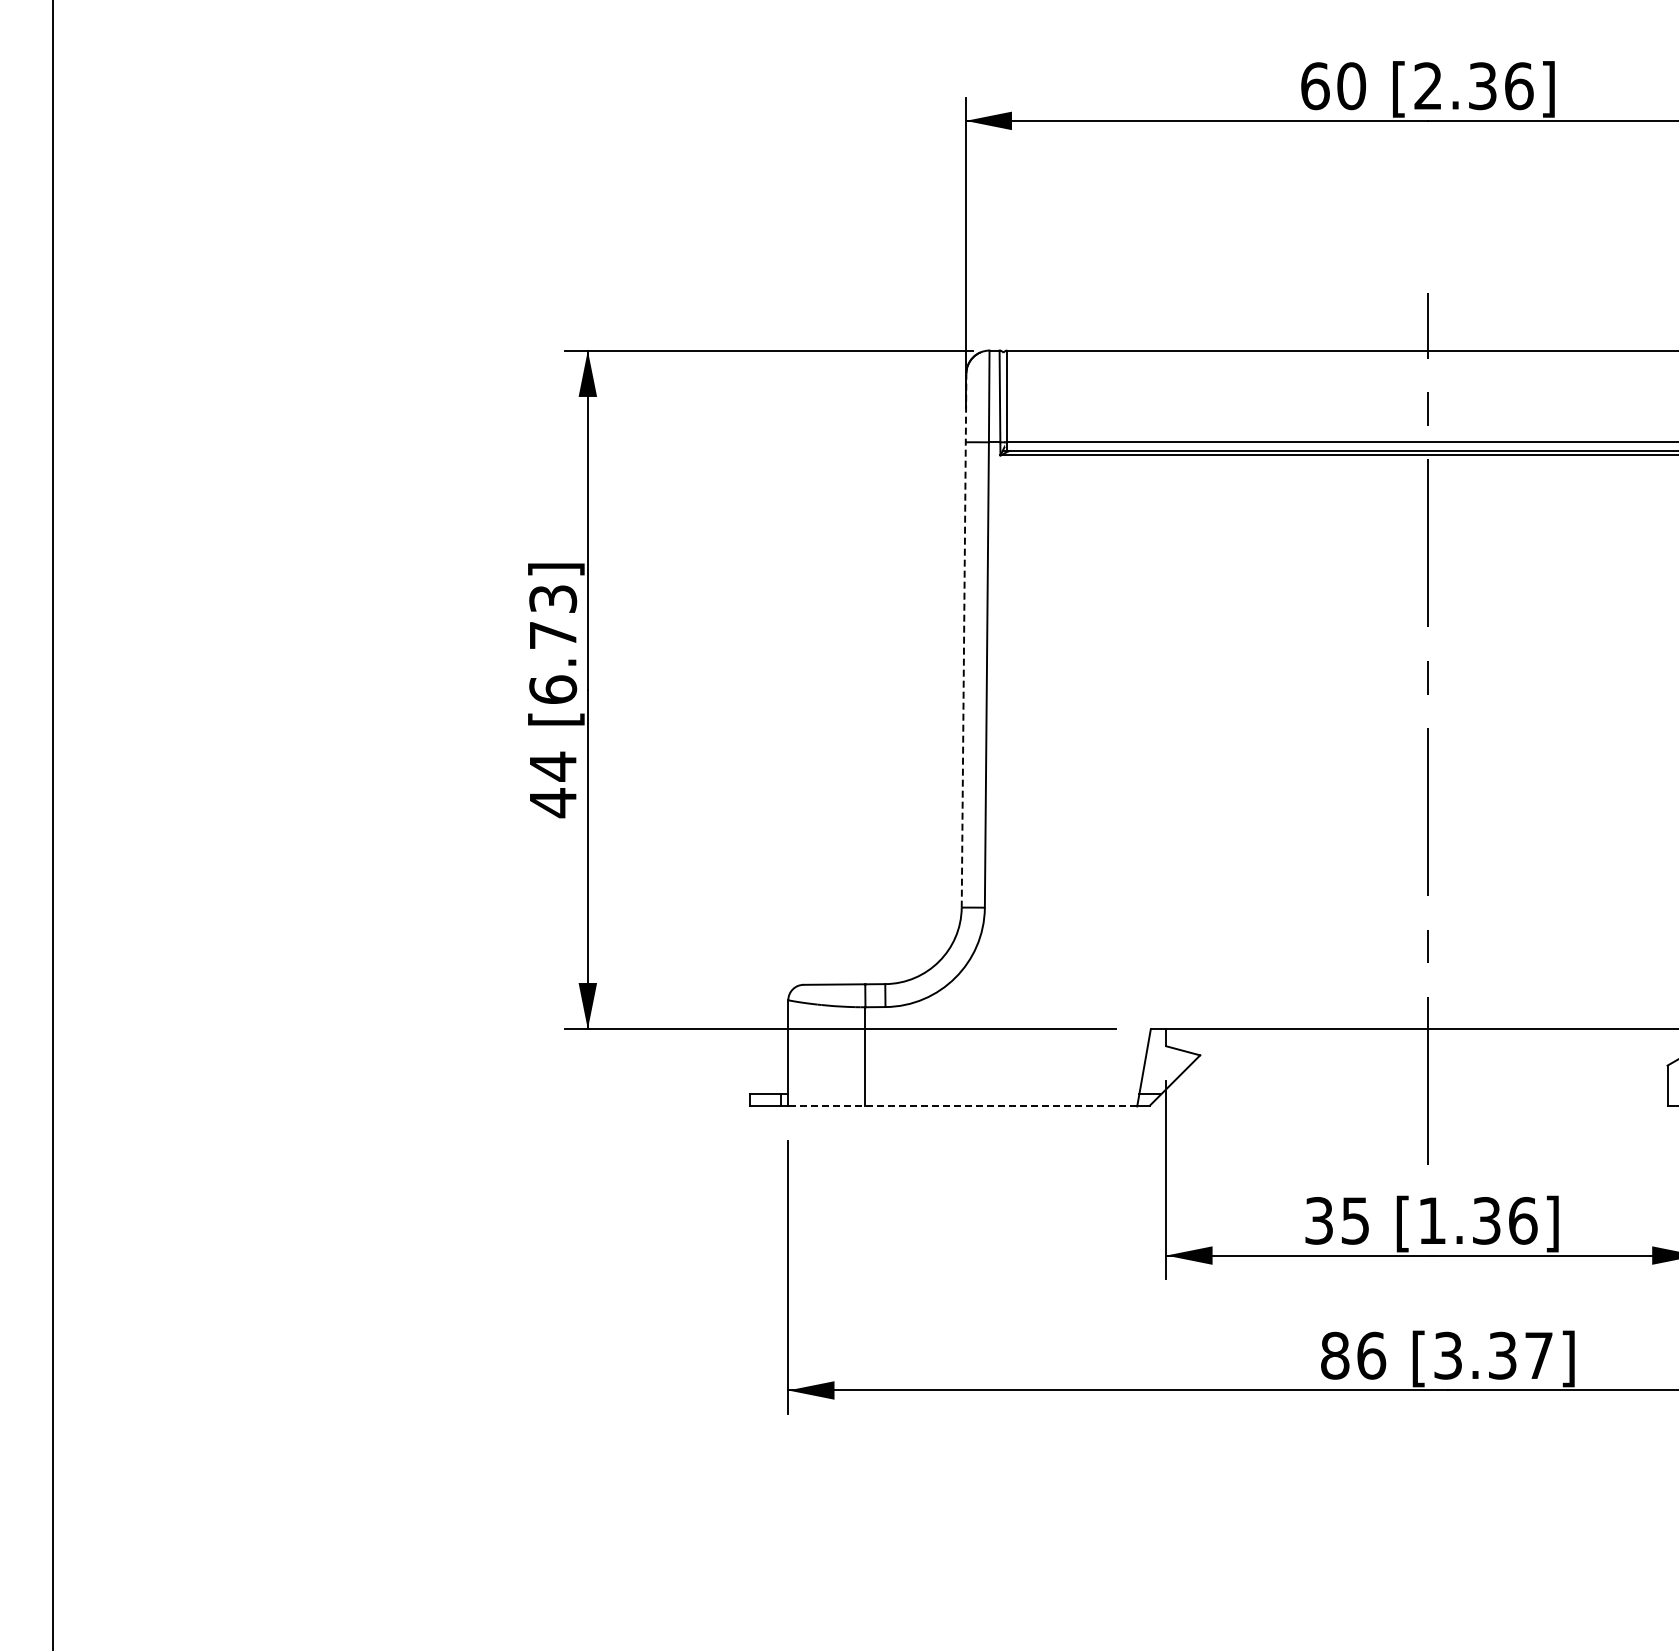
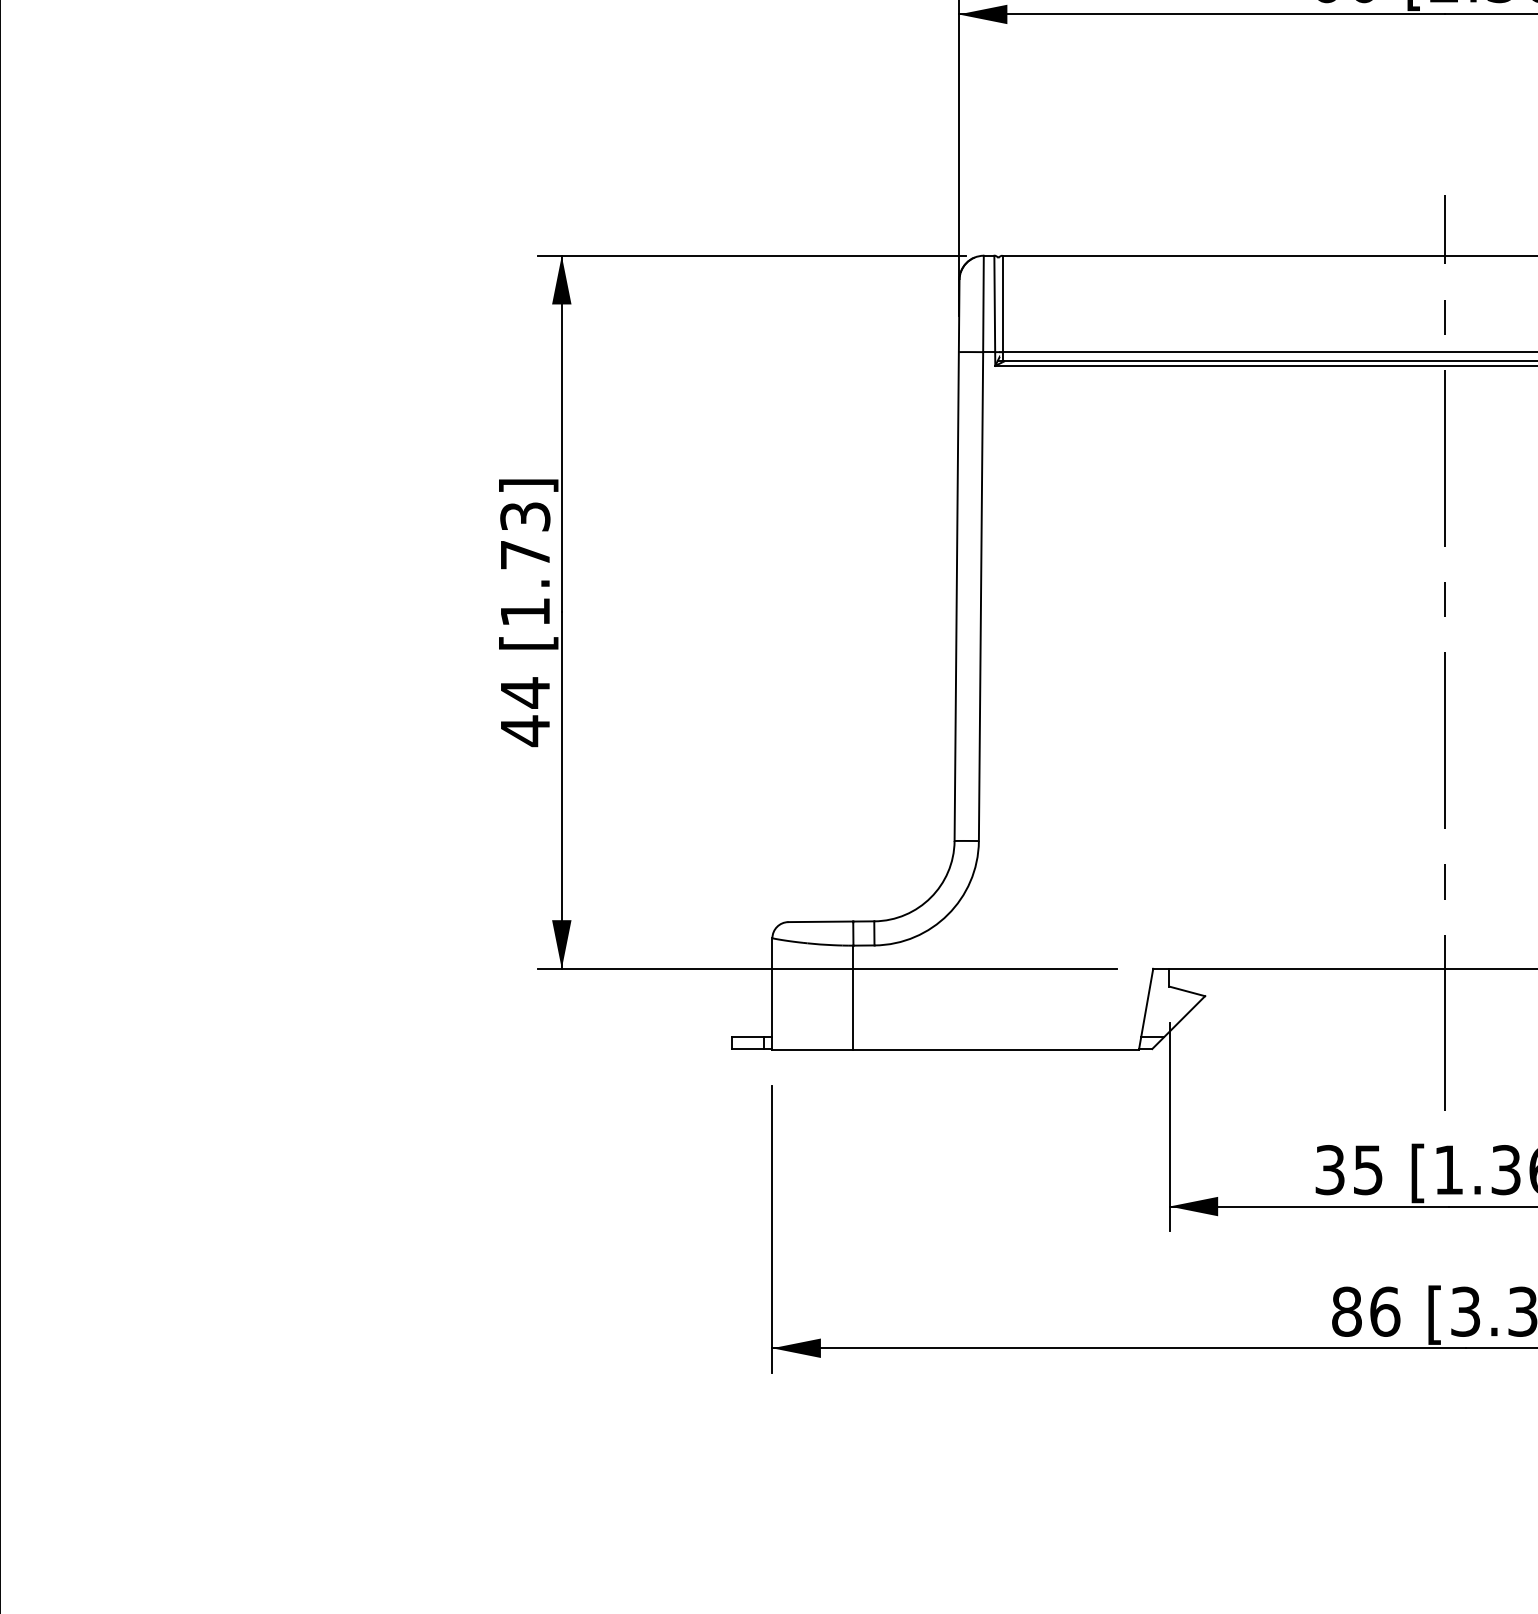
line: (964, 640) -> (957, 560), dashed -> solid
text: (553, 689) -> (525, 611), [6.73] -> [1.73]
line: (962, 1106) -> (955, 1049), dashed -> solid

